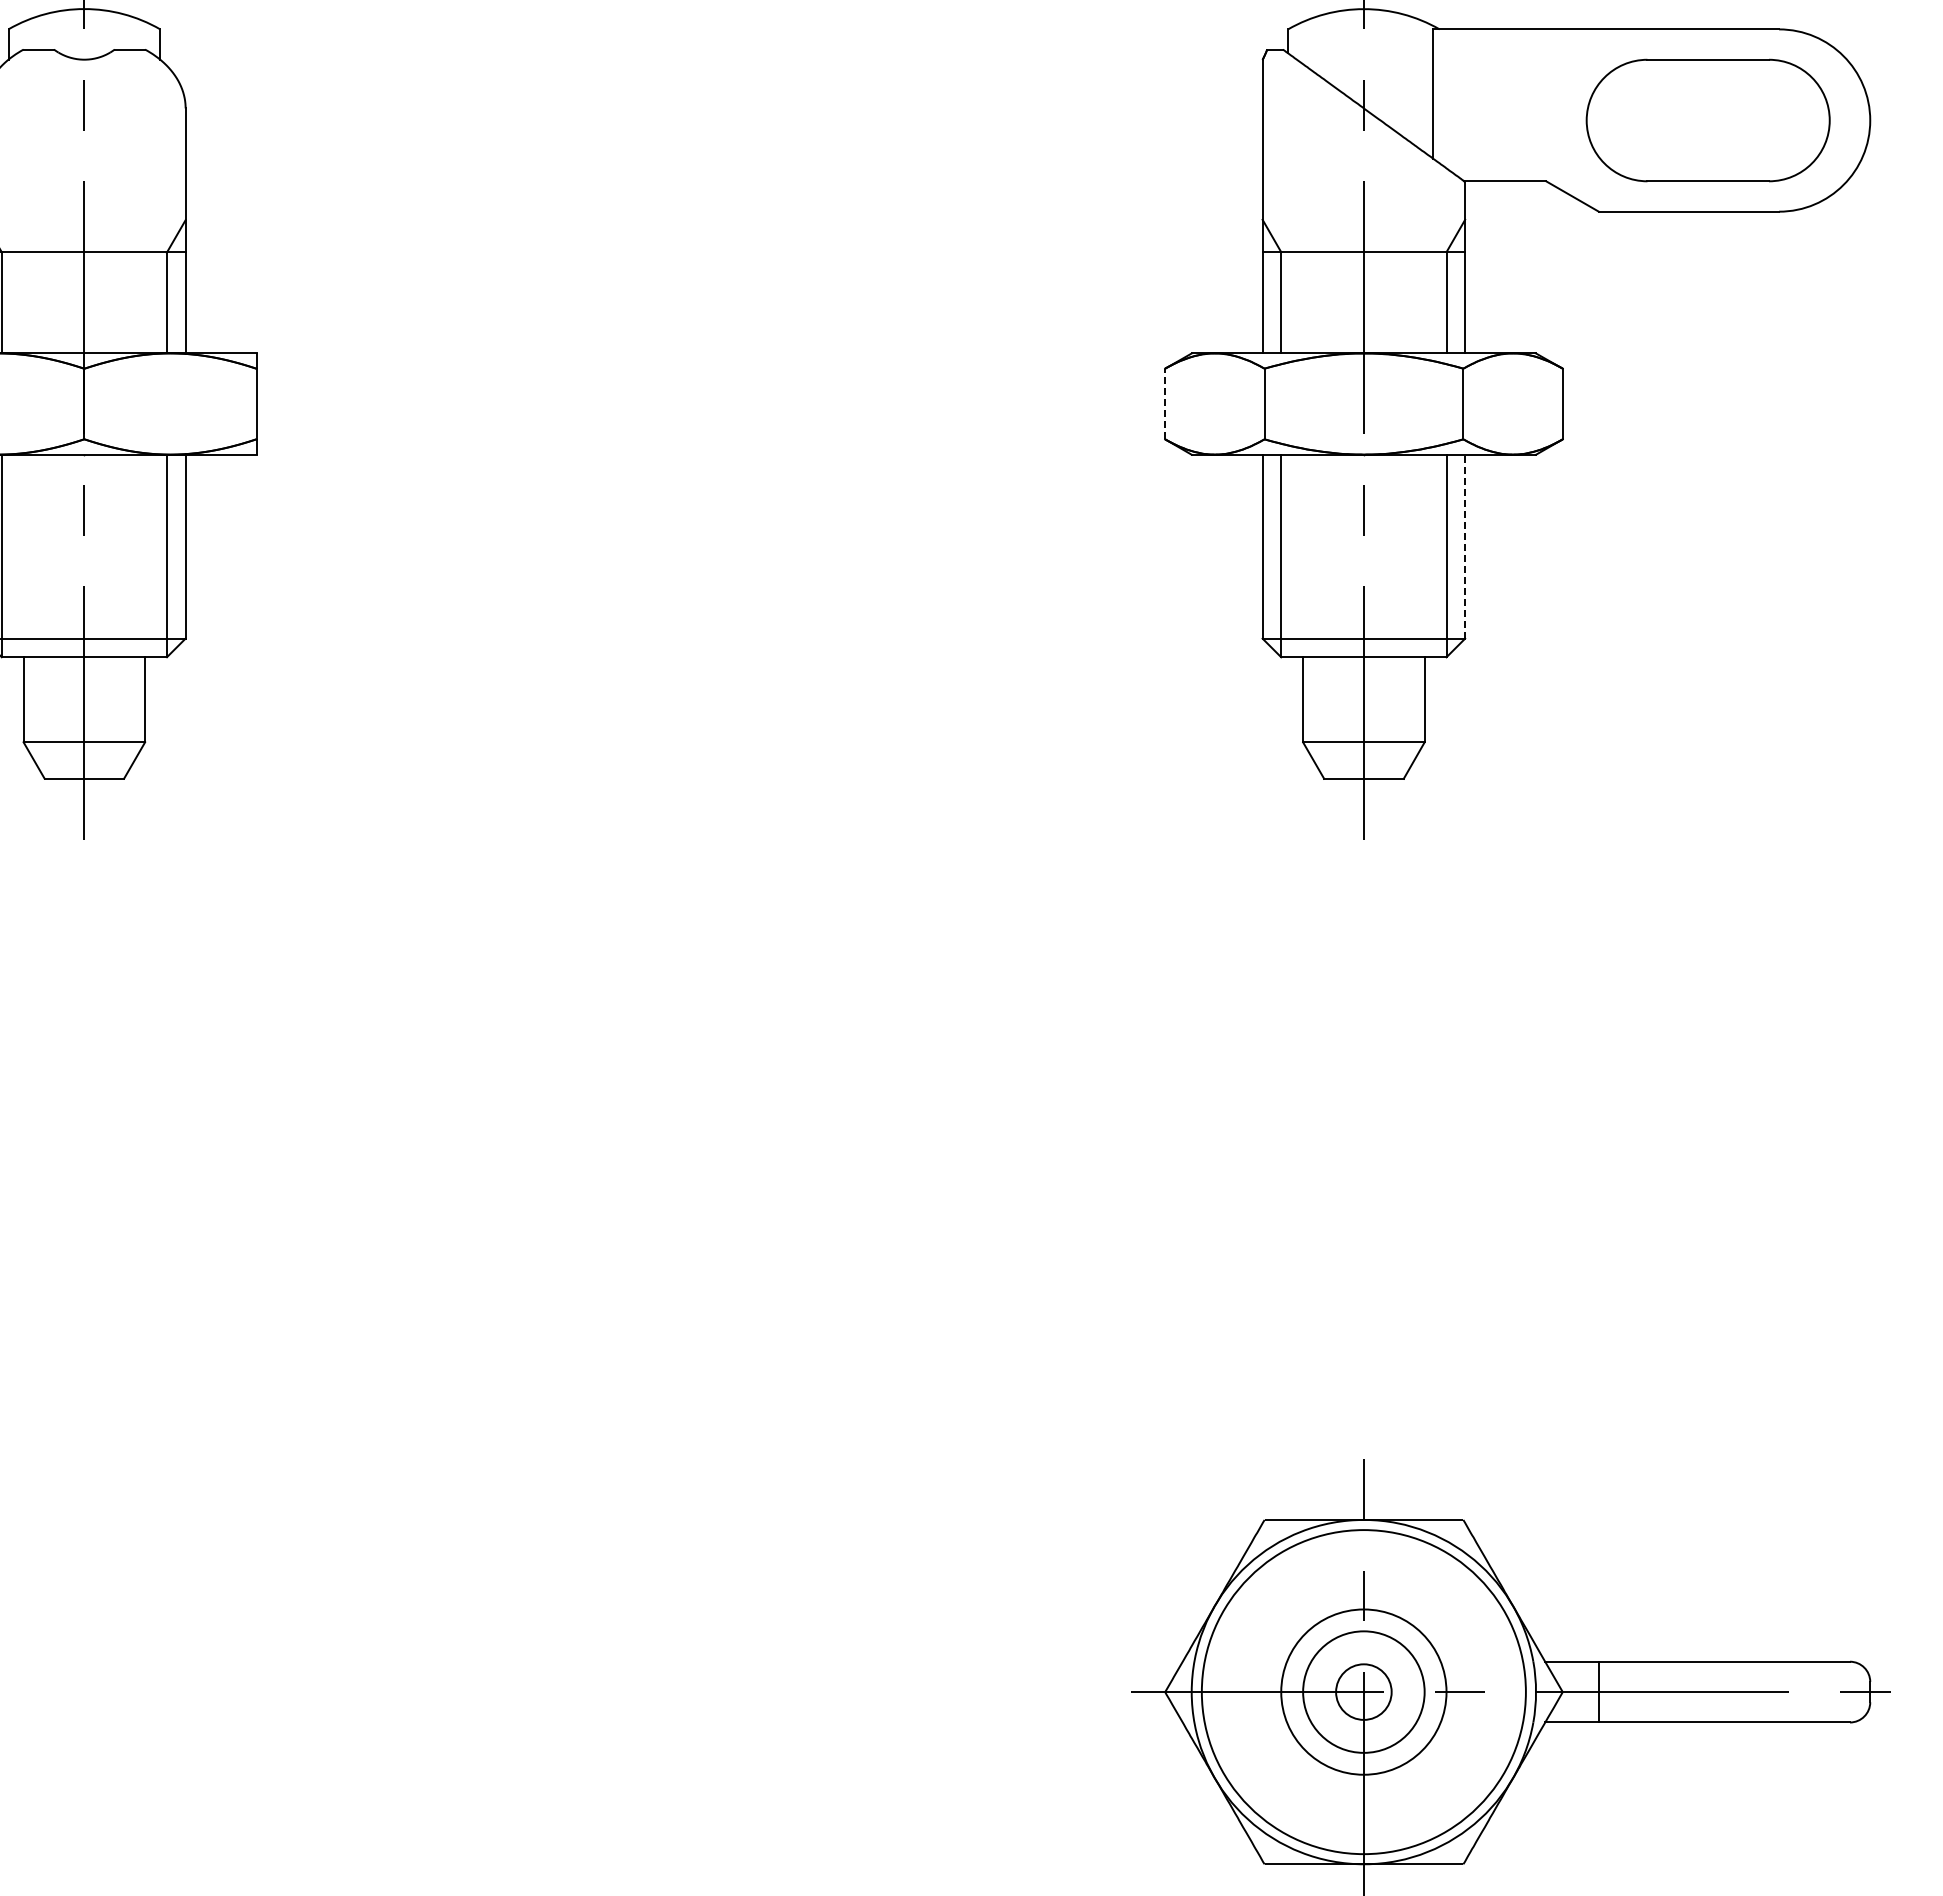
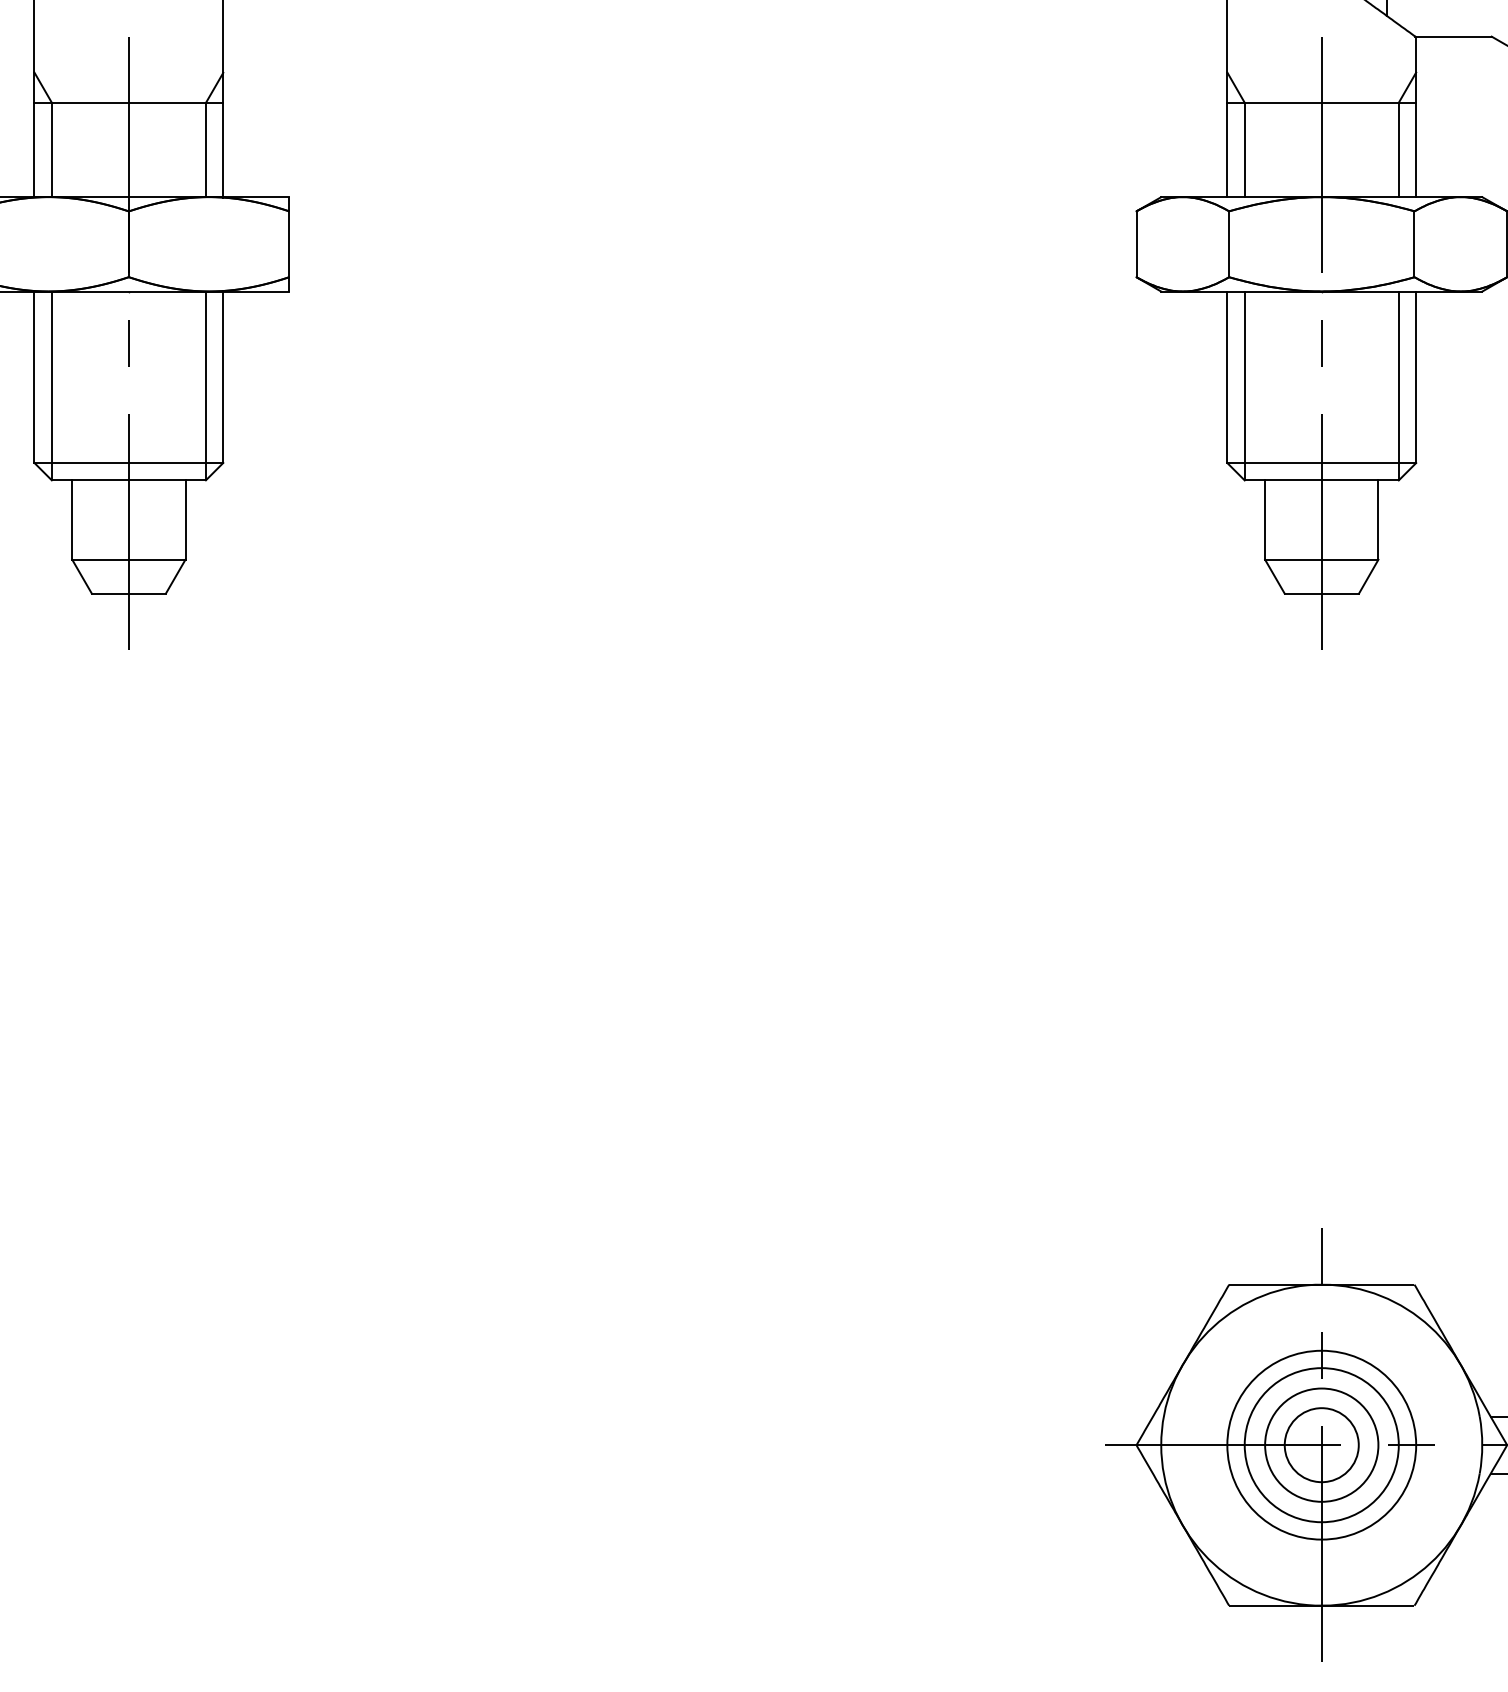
line: (1165, 403) -> (1136, 243), dashed -> solid
line: (1465, 546) -> (1416, 377), dashed -> solid
circle: (1363, 1691) -> (1321, 1444), size x0.62
circle: (1363, 1691) -> (1321, 1444), size x1.43

